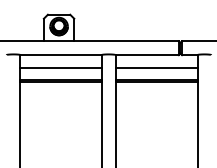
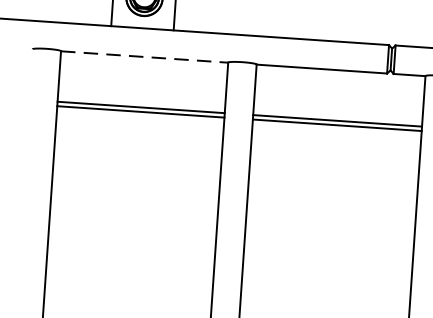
line: (61, 55) -> (145, 57), solid -> dashed
line: (60, 68) -> (141, 84), removed
line: (156, 68) -> (339, 97), removed

